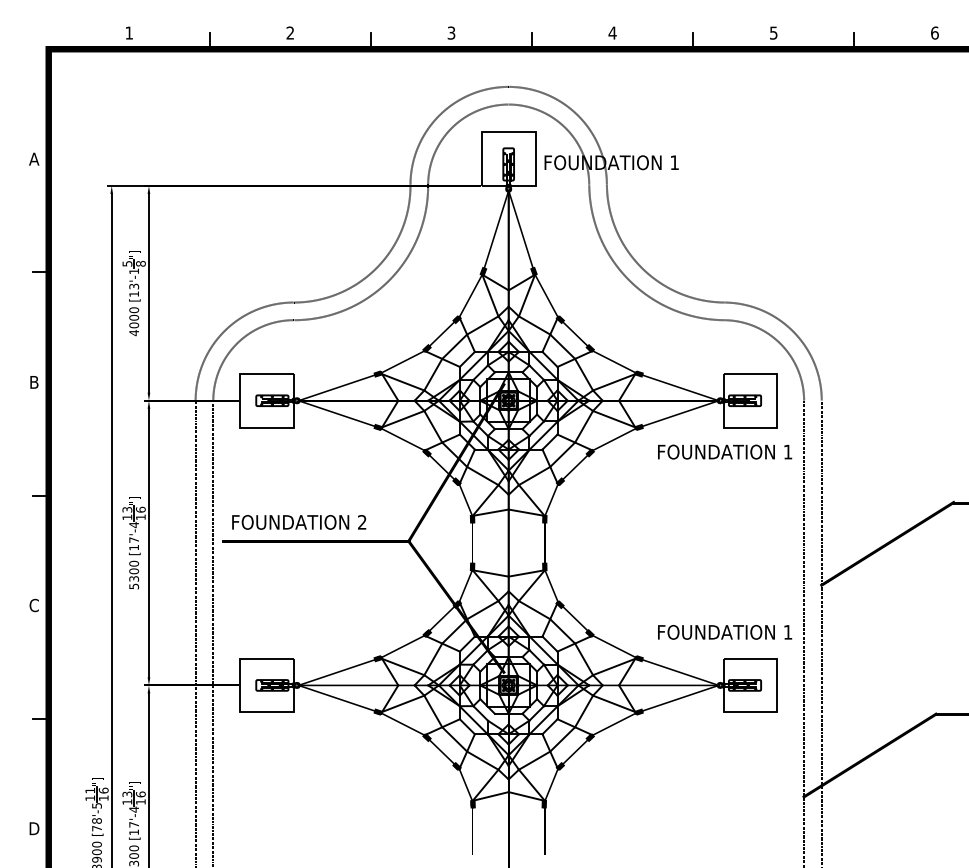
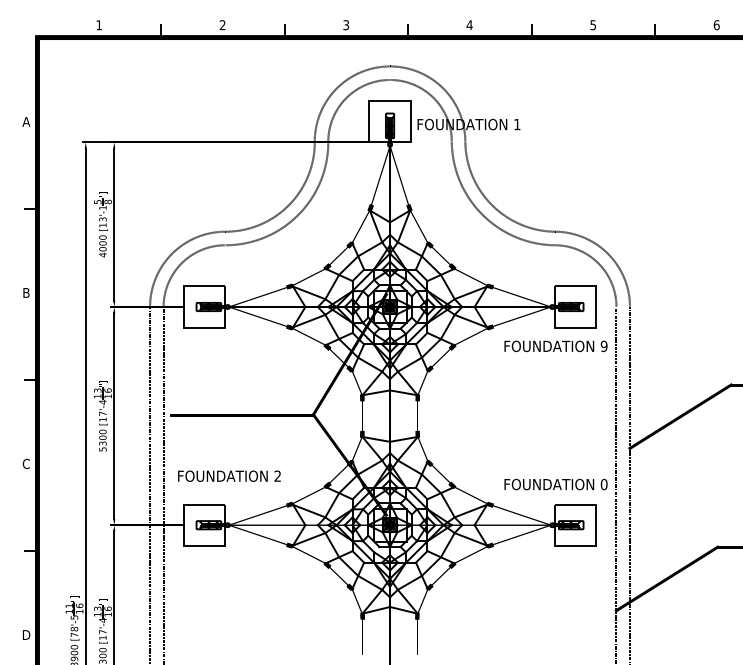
text: (787, 452) -> (603, 346), 1 -> 9
text: (299, 521) -> (229, 475), moved
text: (787, 632) -> (603, 484), 1 -> 0

